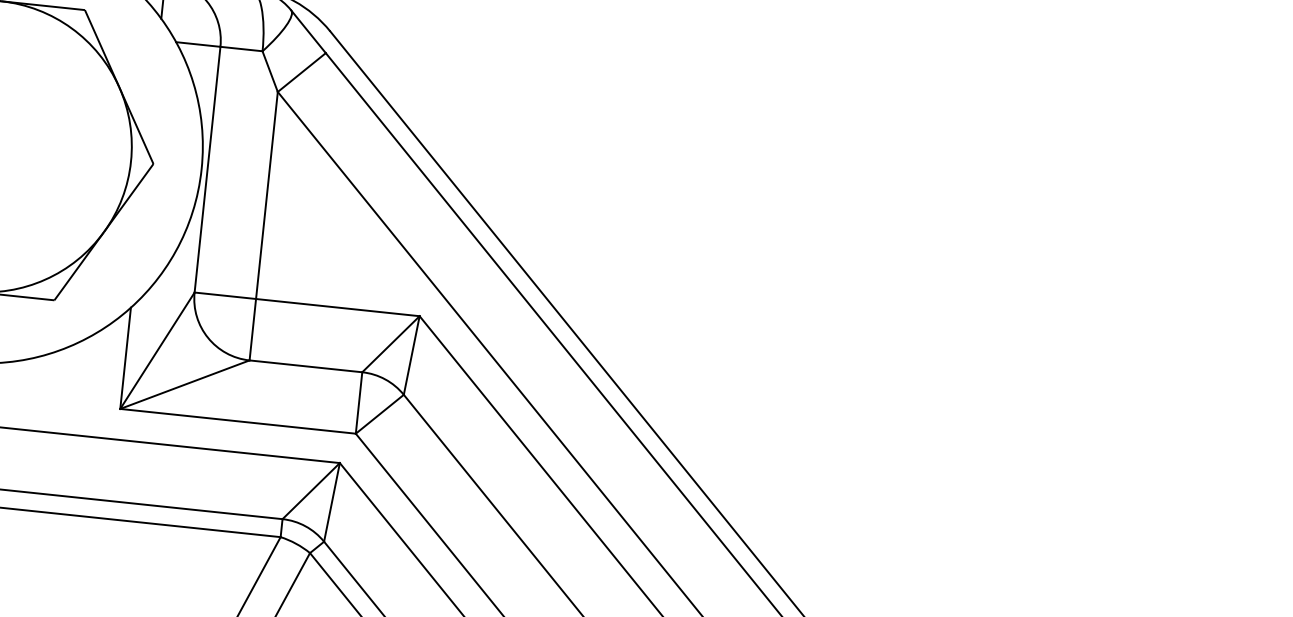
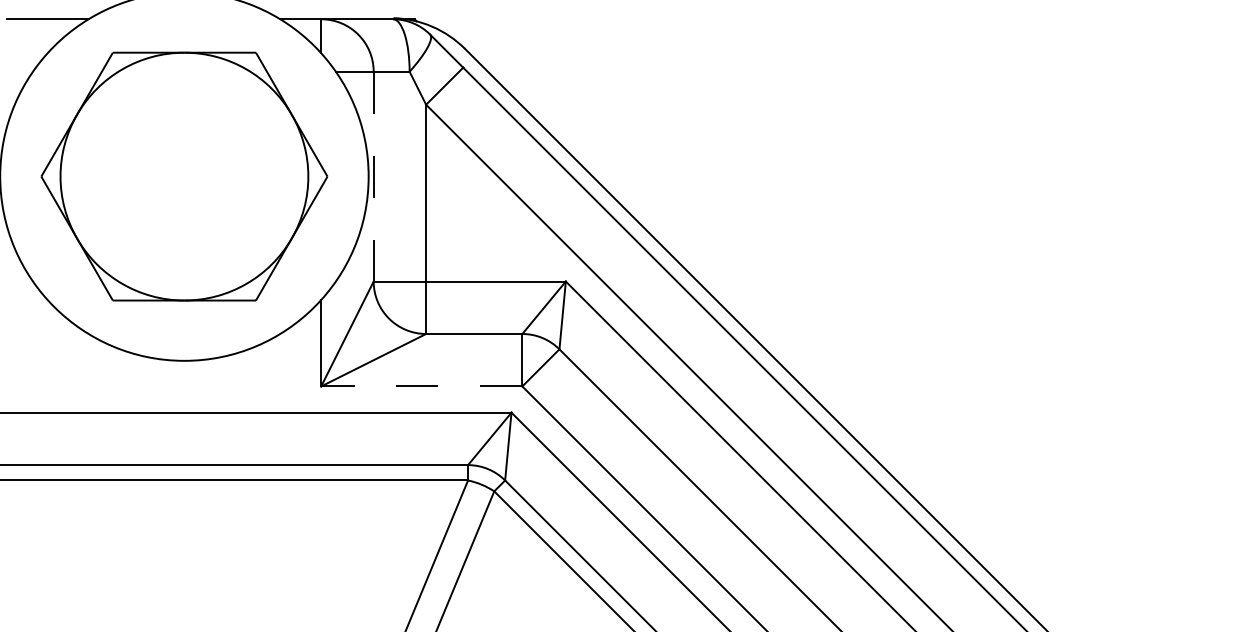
line: (207, 169) -> (373, 176), solid -> dashed
line: (237, 421) -> (421, 386), solid -> dashed

